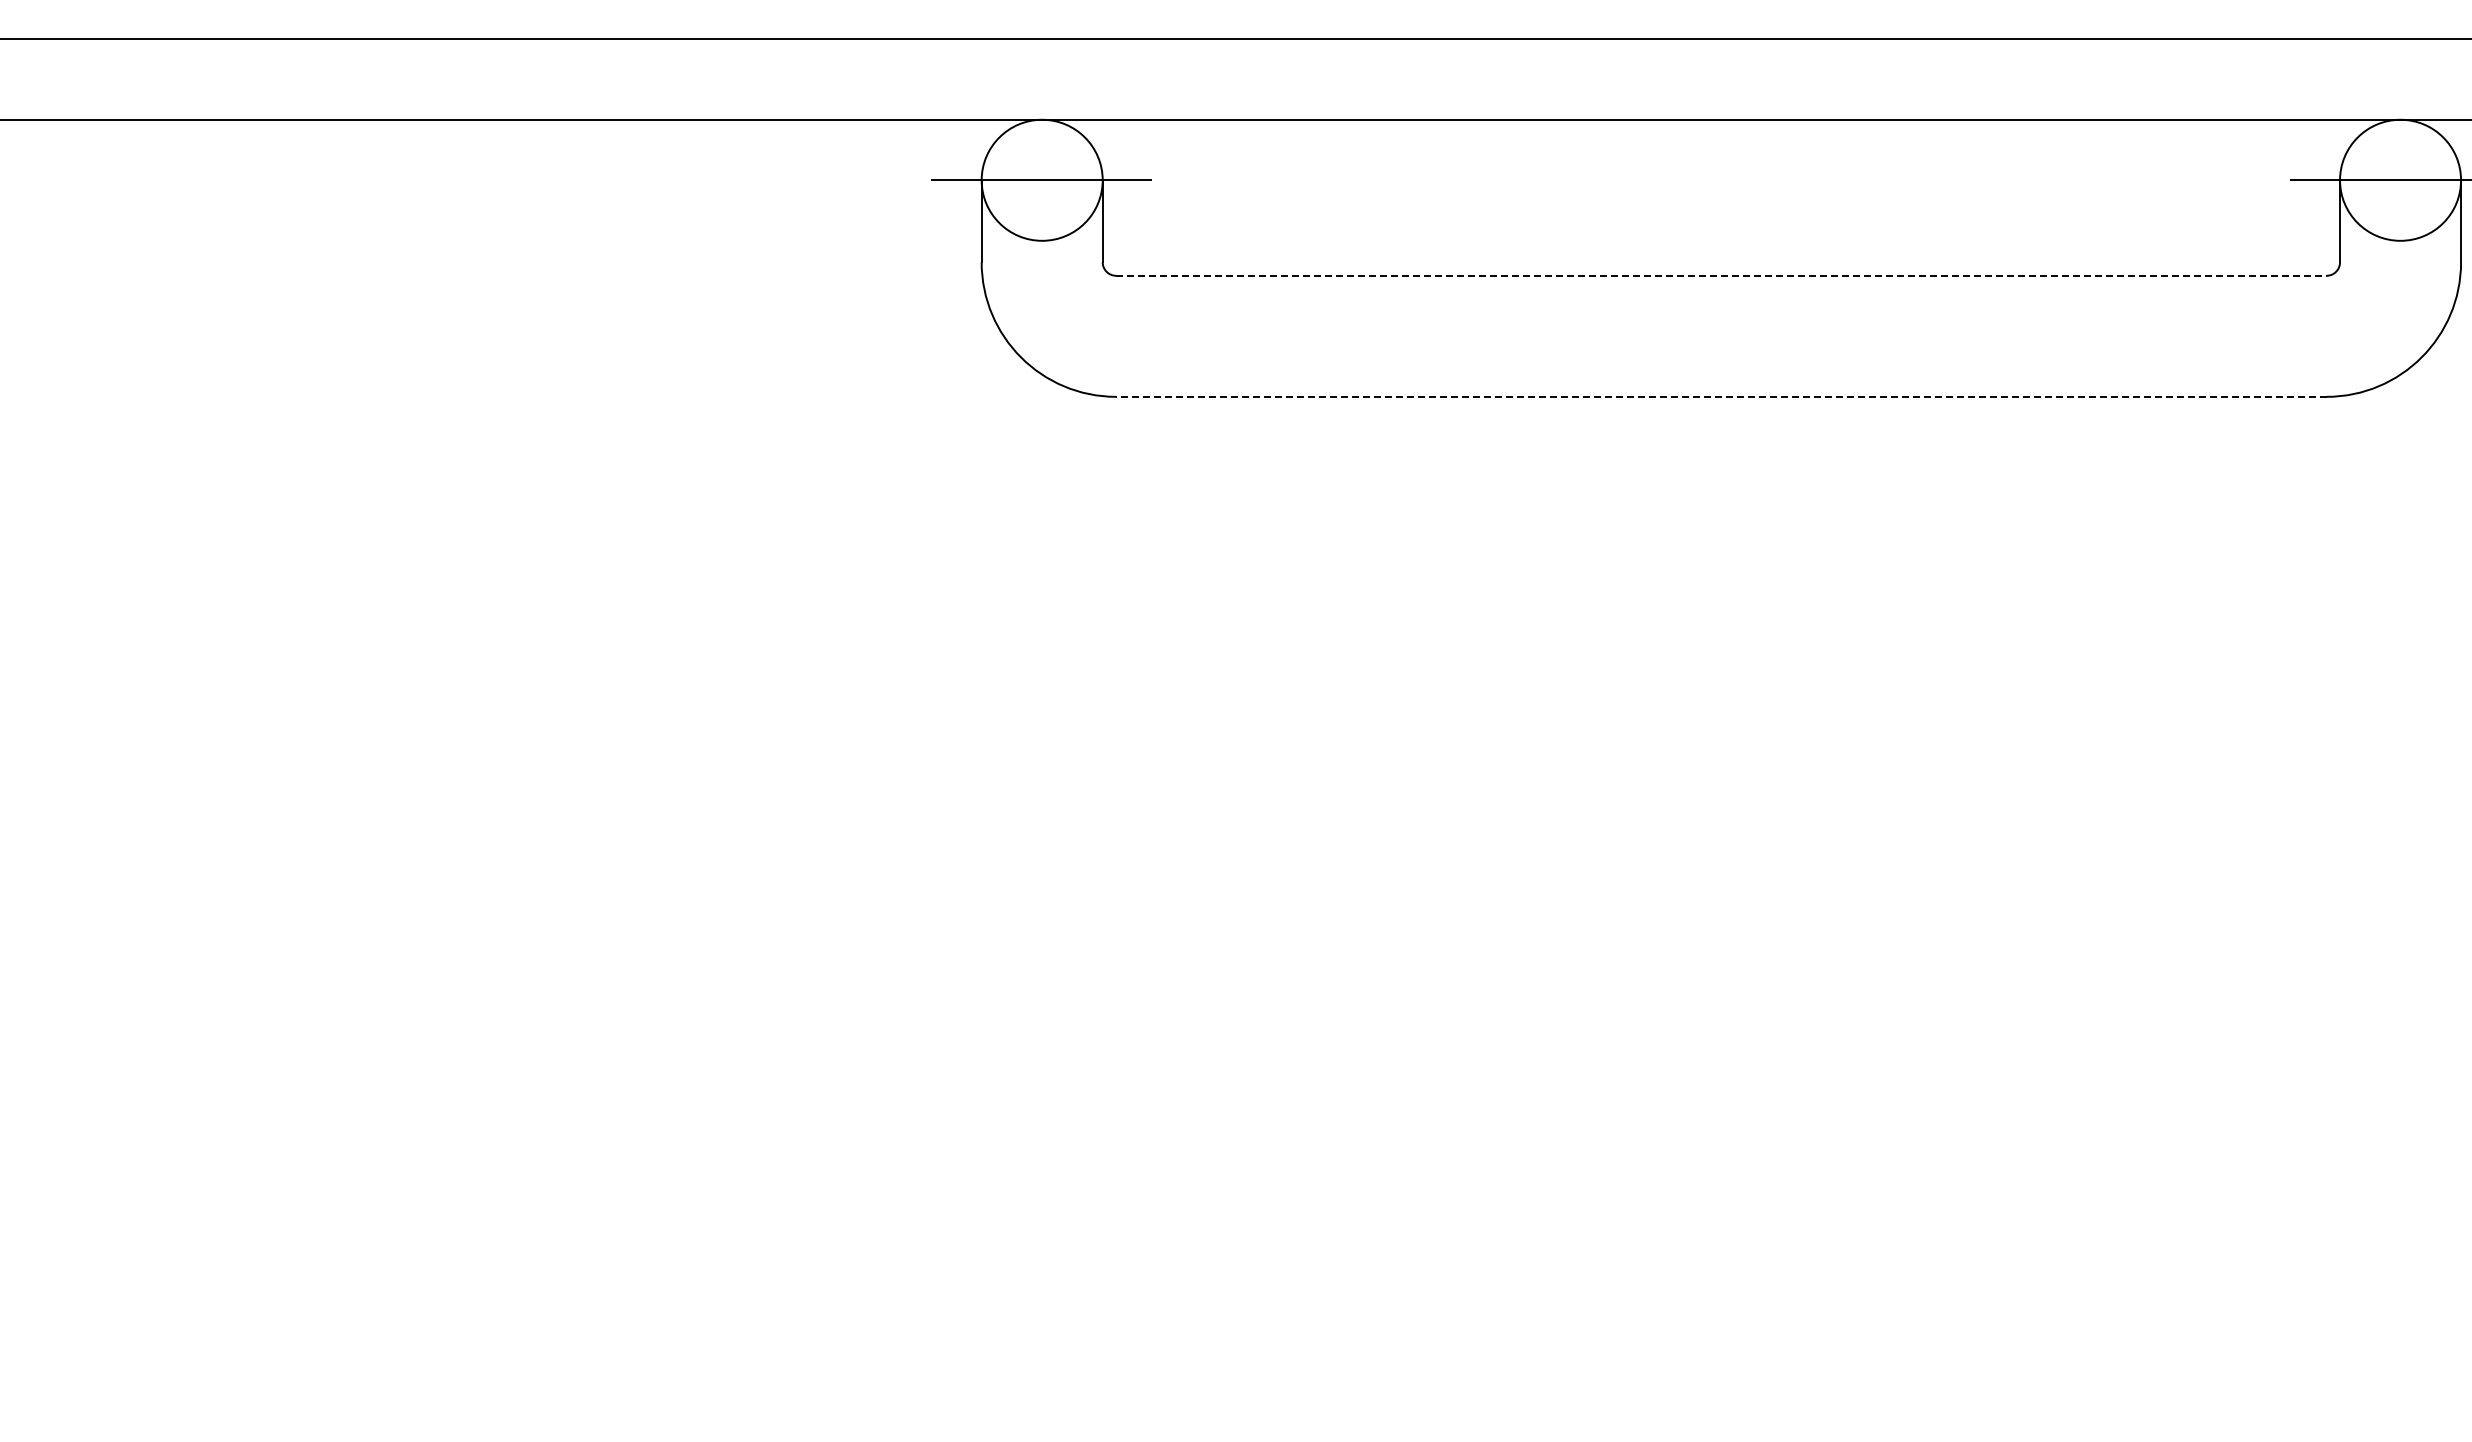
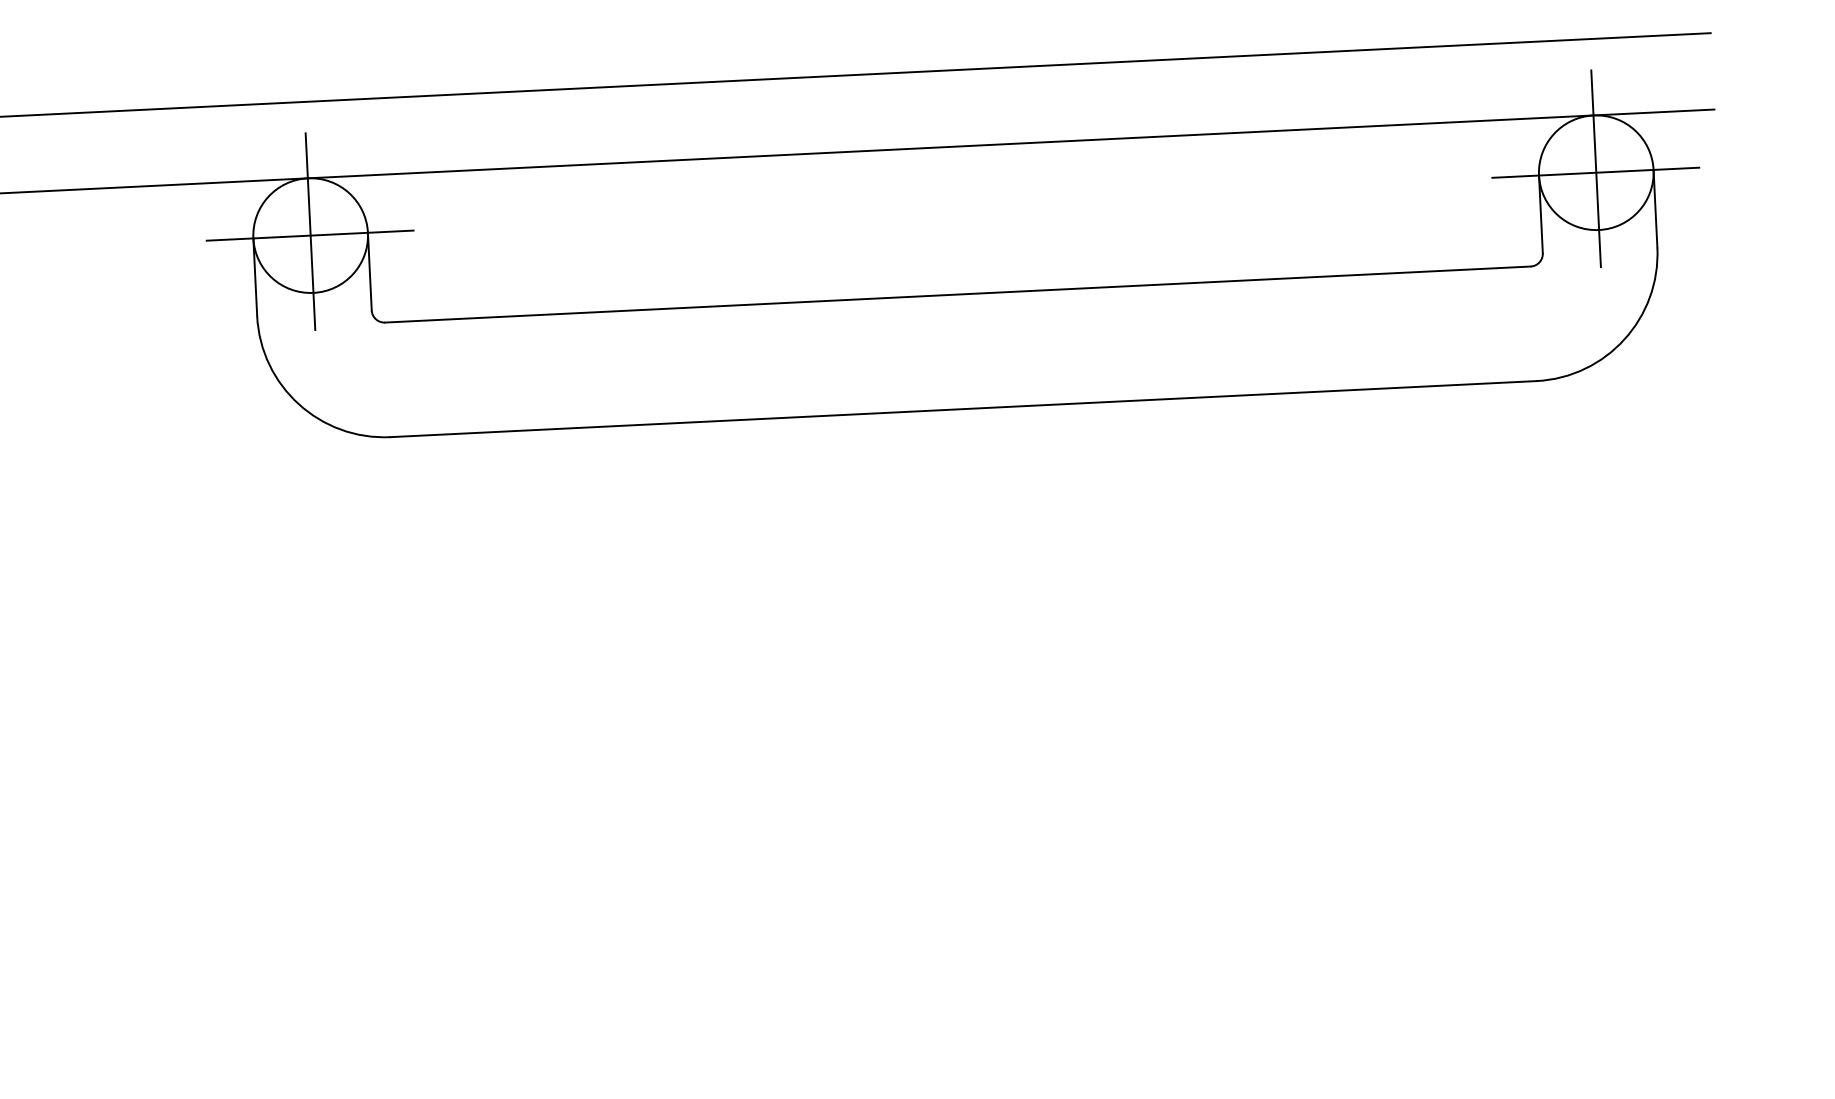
line: (1042, 176) -> (310, 231), added
line: (2400, 176) -> (1596, 169), added
line: (1721, 275) -> (958, 294), dashed -> solid
line: (1720, 396) -> (962, 408), dashed -> solid

